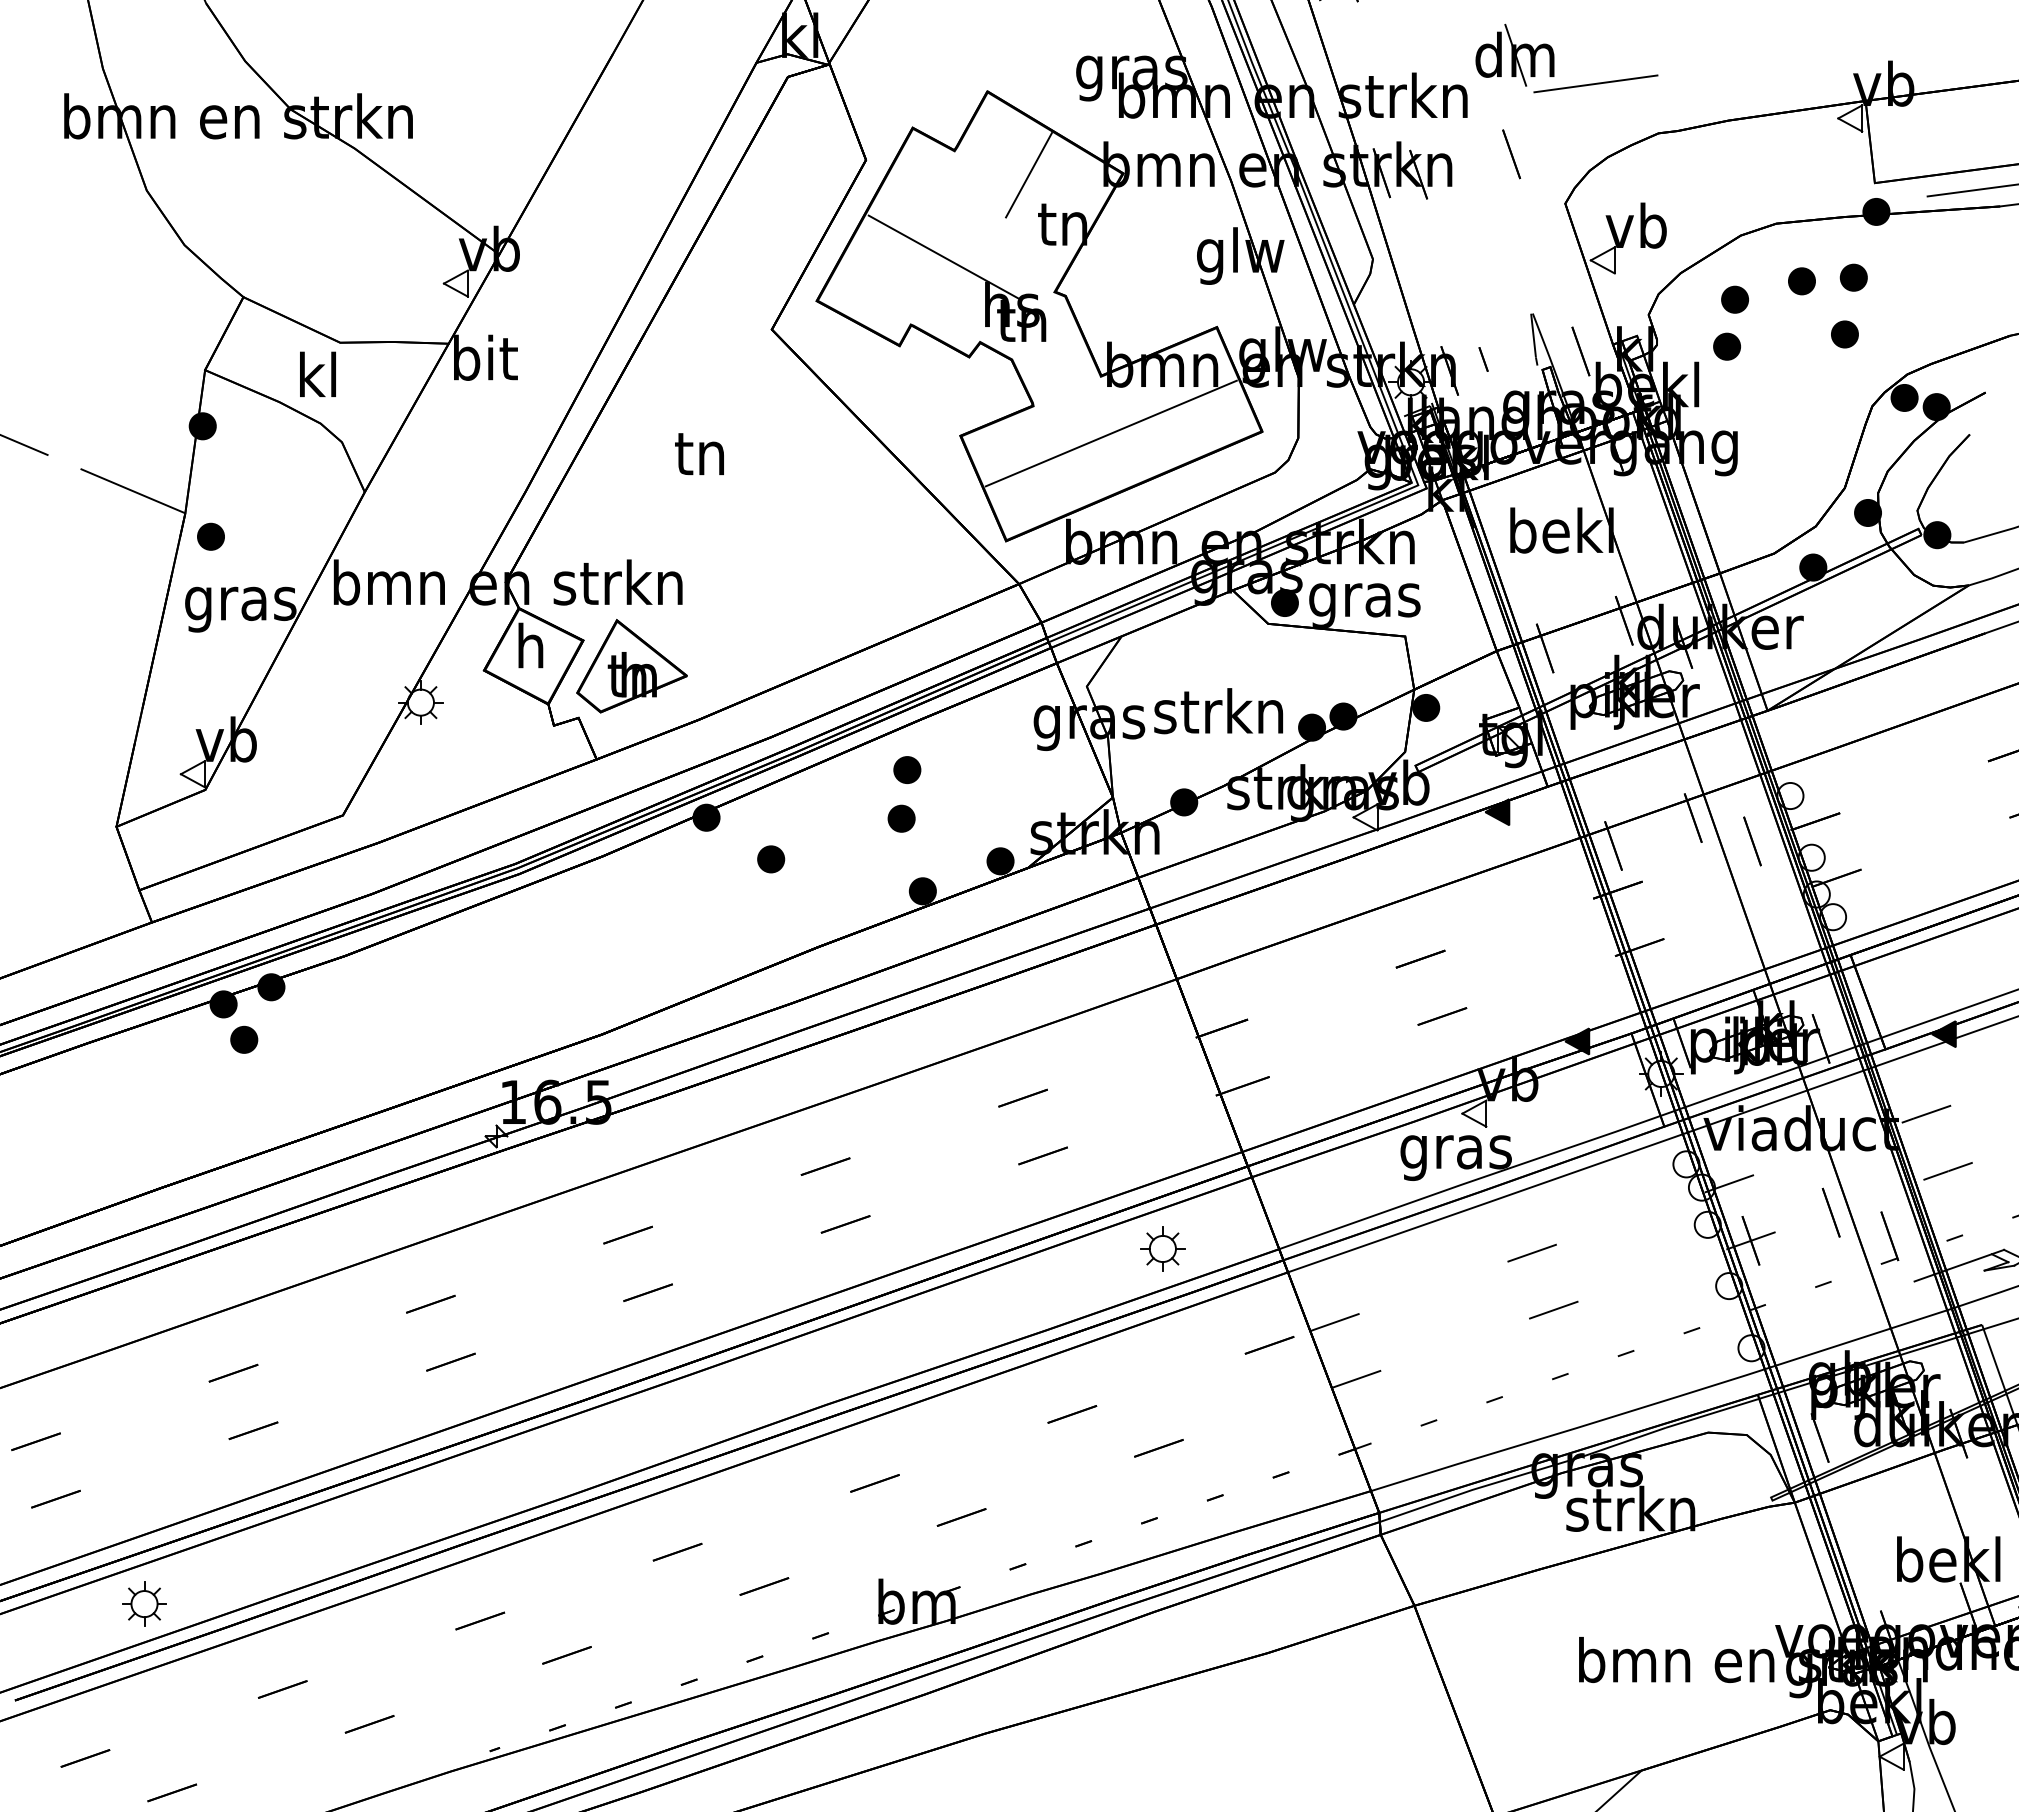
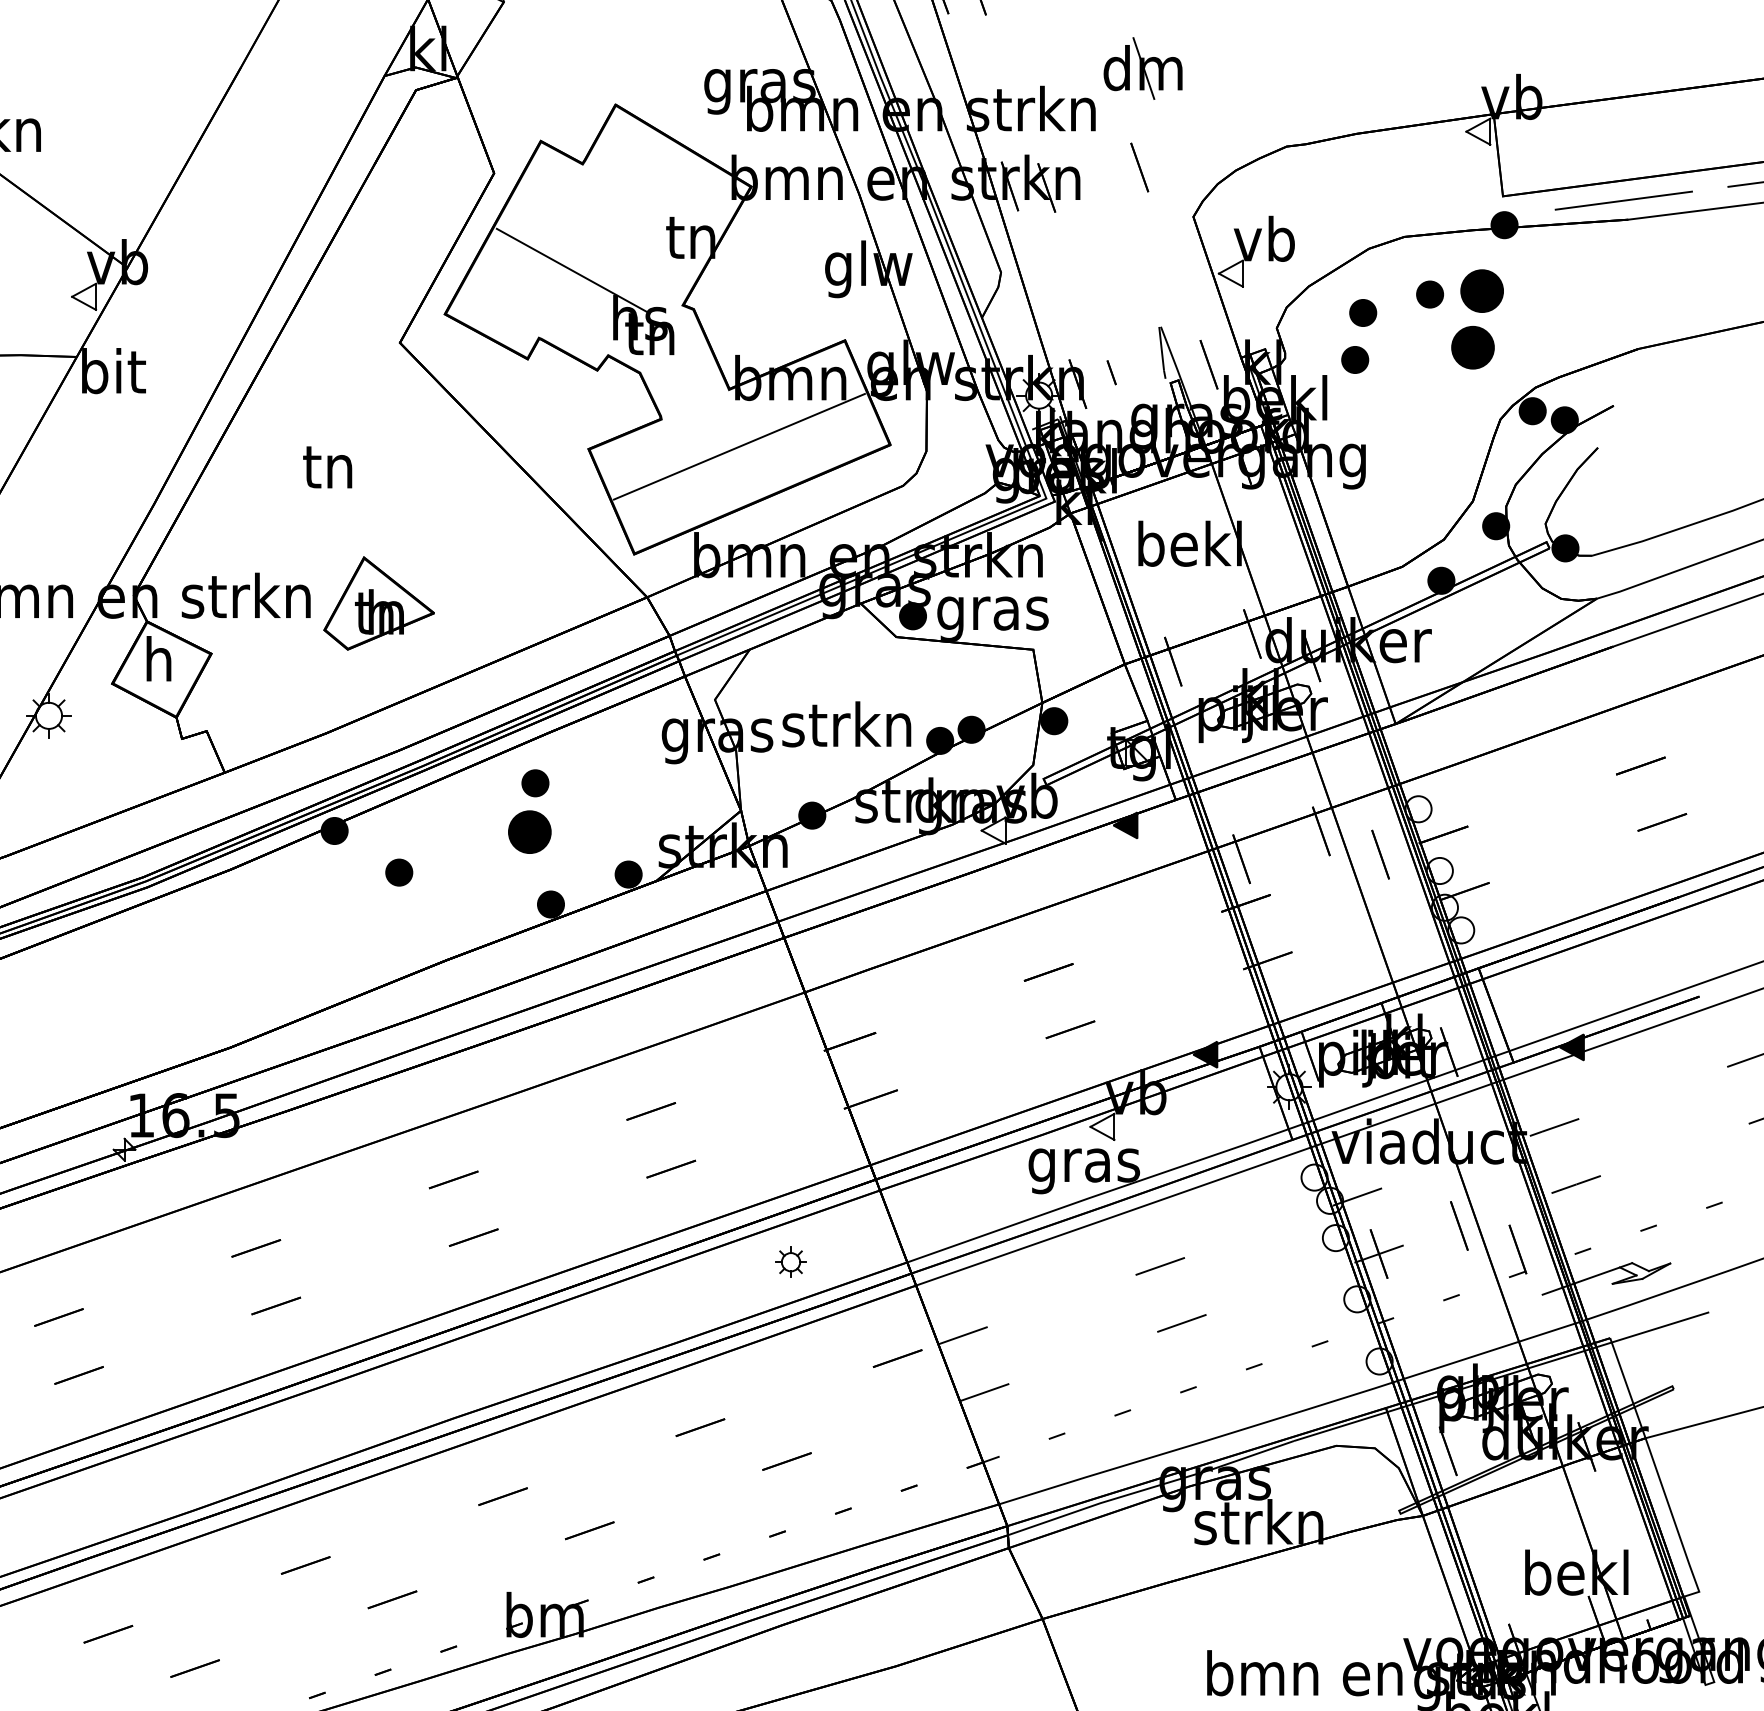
line: (1595, 83) -> (1223, 96), removed
line: (1029, 174) -> (657, 187), removed
part: (1853, 277) -> (1481, 290), size x1.6
part: (1844, 334) -> (1472, 347), size x1.6
part: (631, 666) -> (378, 603), moved
part: (901, 818) -> (529, 831), size x1.6
part: (1162, 1248) -> (790, 1261), size x0.7

